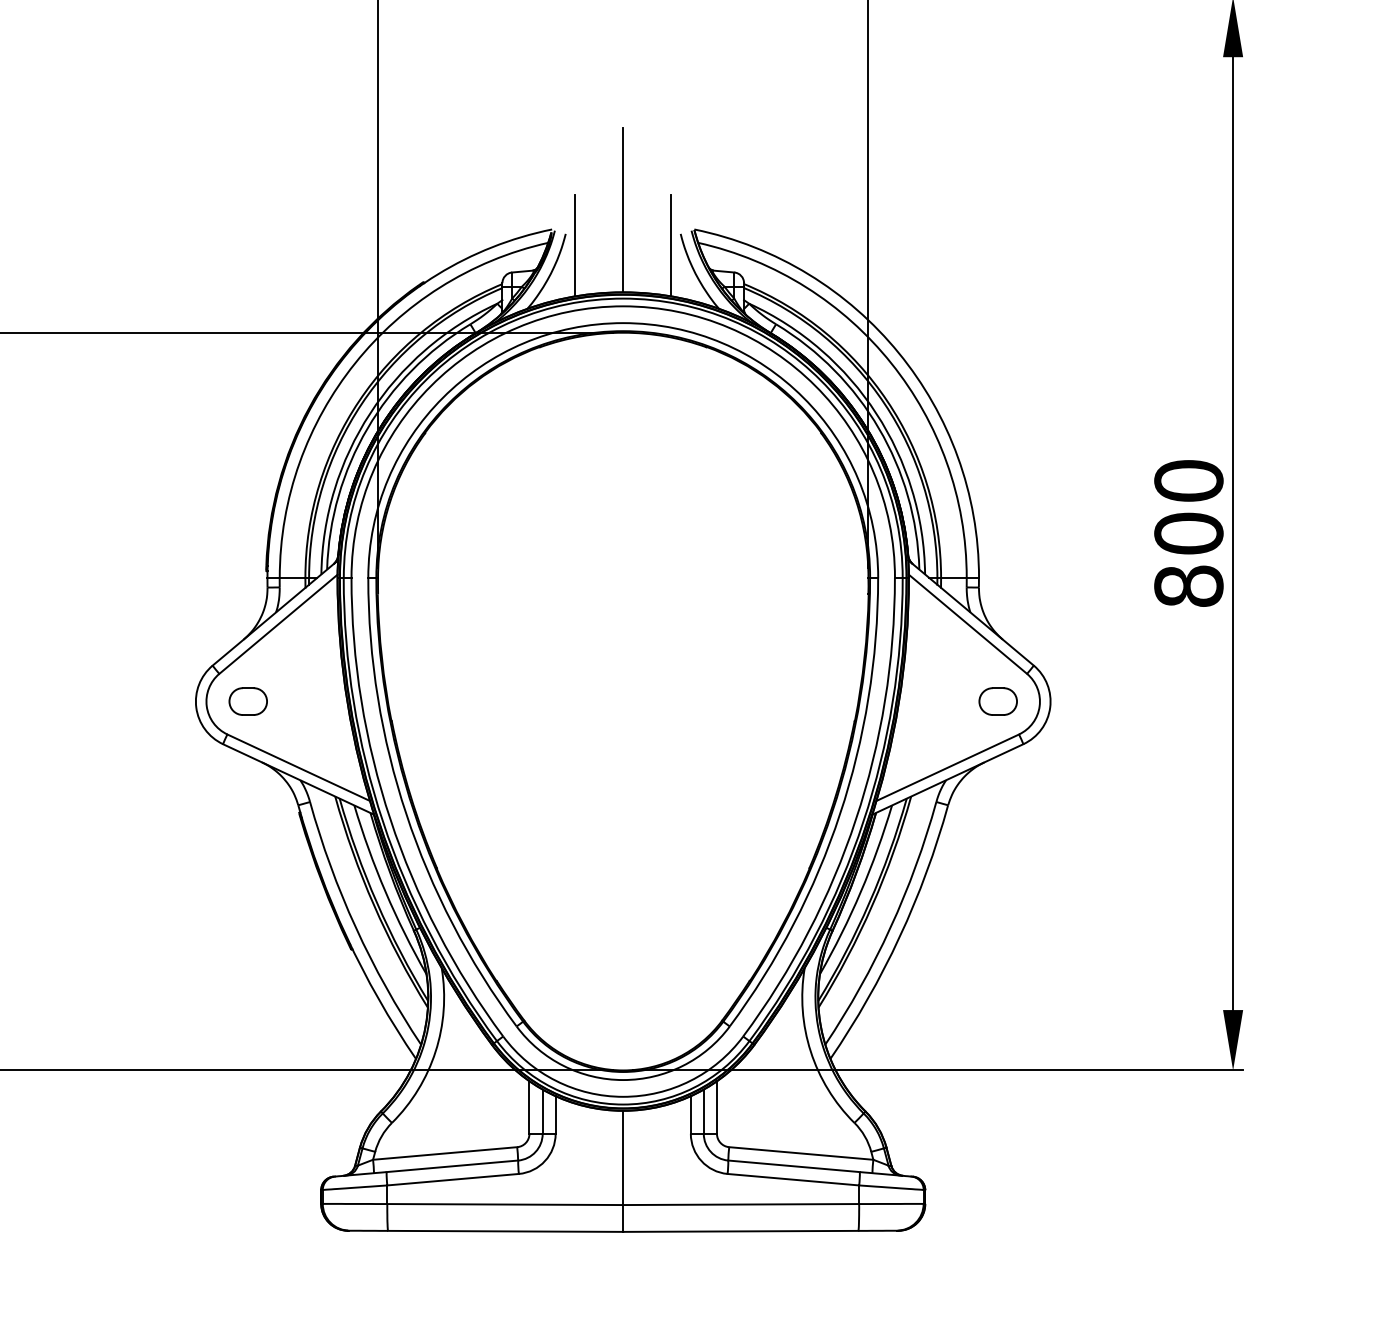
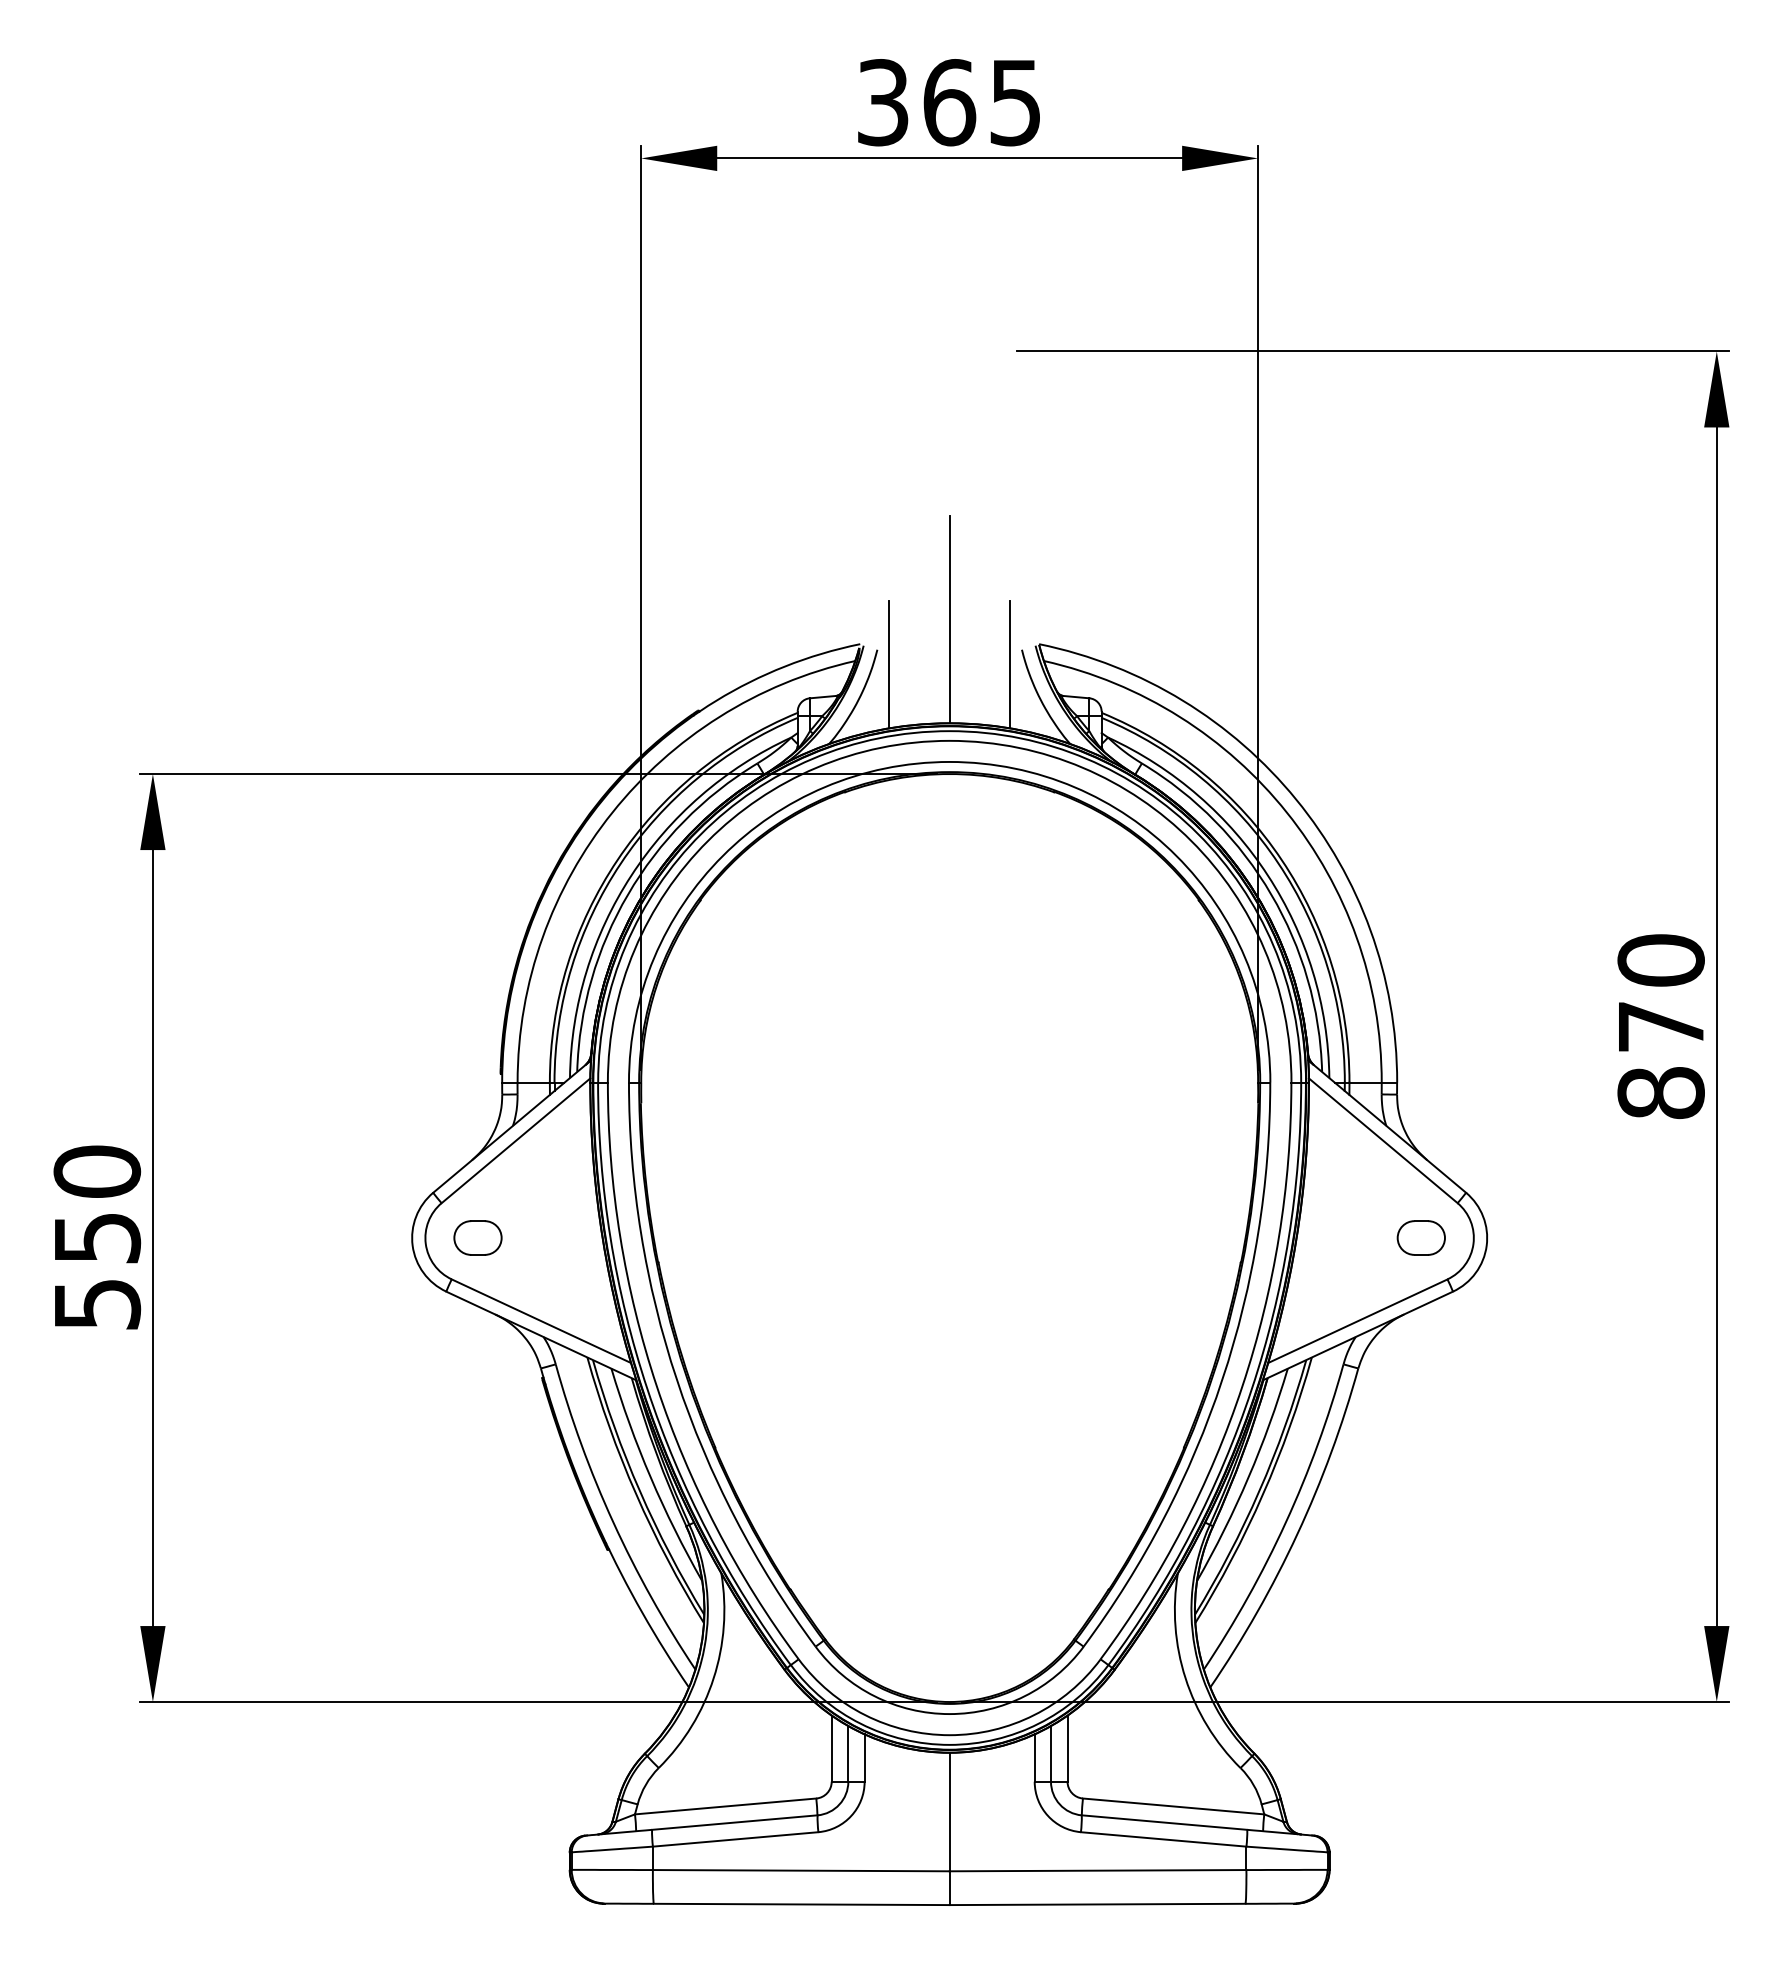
text: (1188, 533) -> (1660, 1026), 800 -> 870

